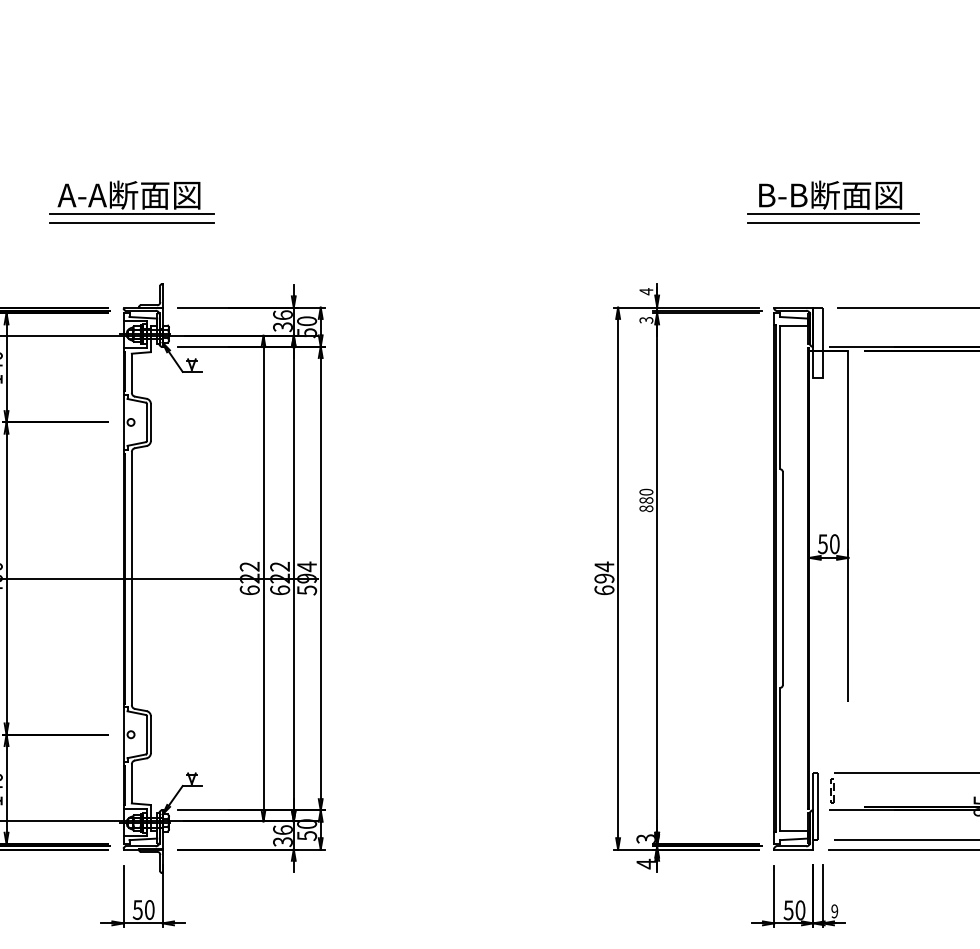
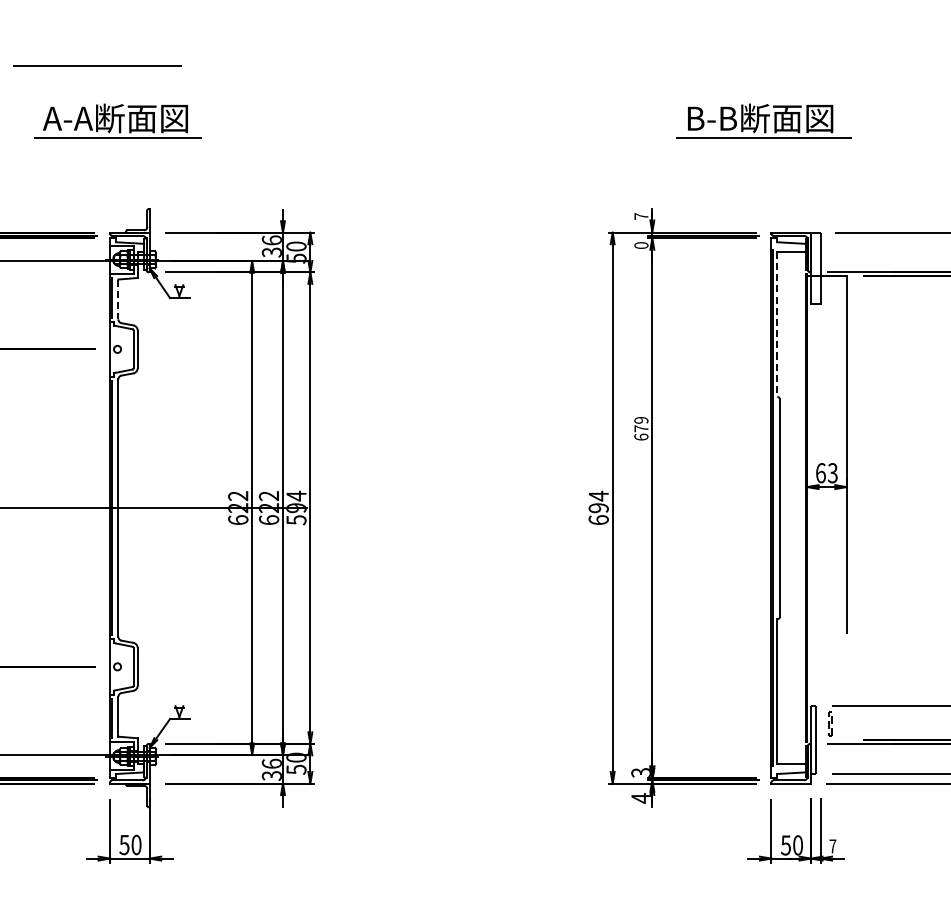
part: (833, 197) -> (763, 120), moved
line: (131, 222) -> (97, 64), moved
line: (833, 223) -> (831, 147), removed
text: (646, 291) -> (641, 216), 4 -> 7
text: (646, 319) -> (641, 244), 3 -> 0
line: (131, 373) -> (118, 299), solid -> dashed
line: (780, 398) -> (777, 325), solid -> dashed
text: (646, 500) -> (641, 428), 880 -> 679
text: (828, 544) -> (826, 473), 50 -> 63
text: (834, 911) -> (832, 846), 9 -> 7

